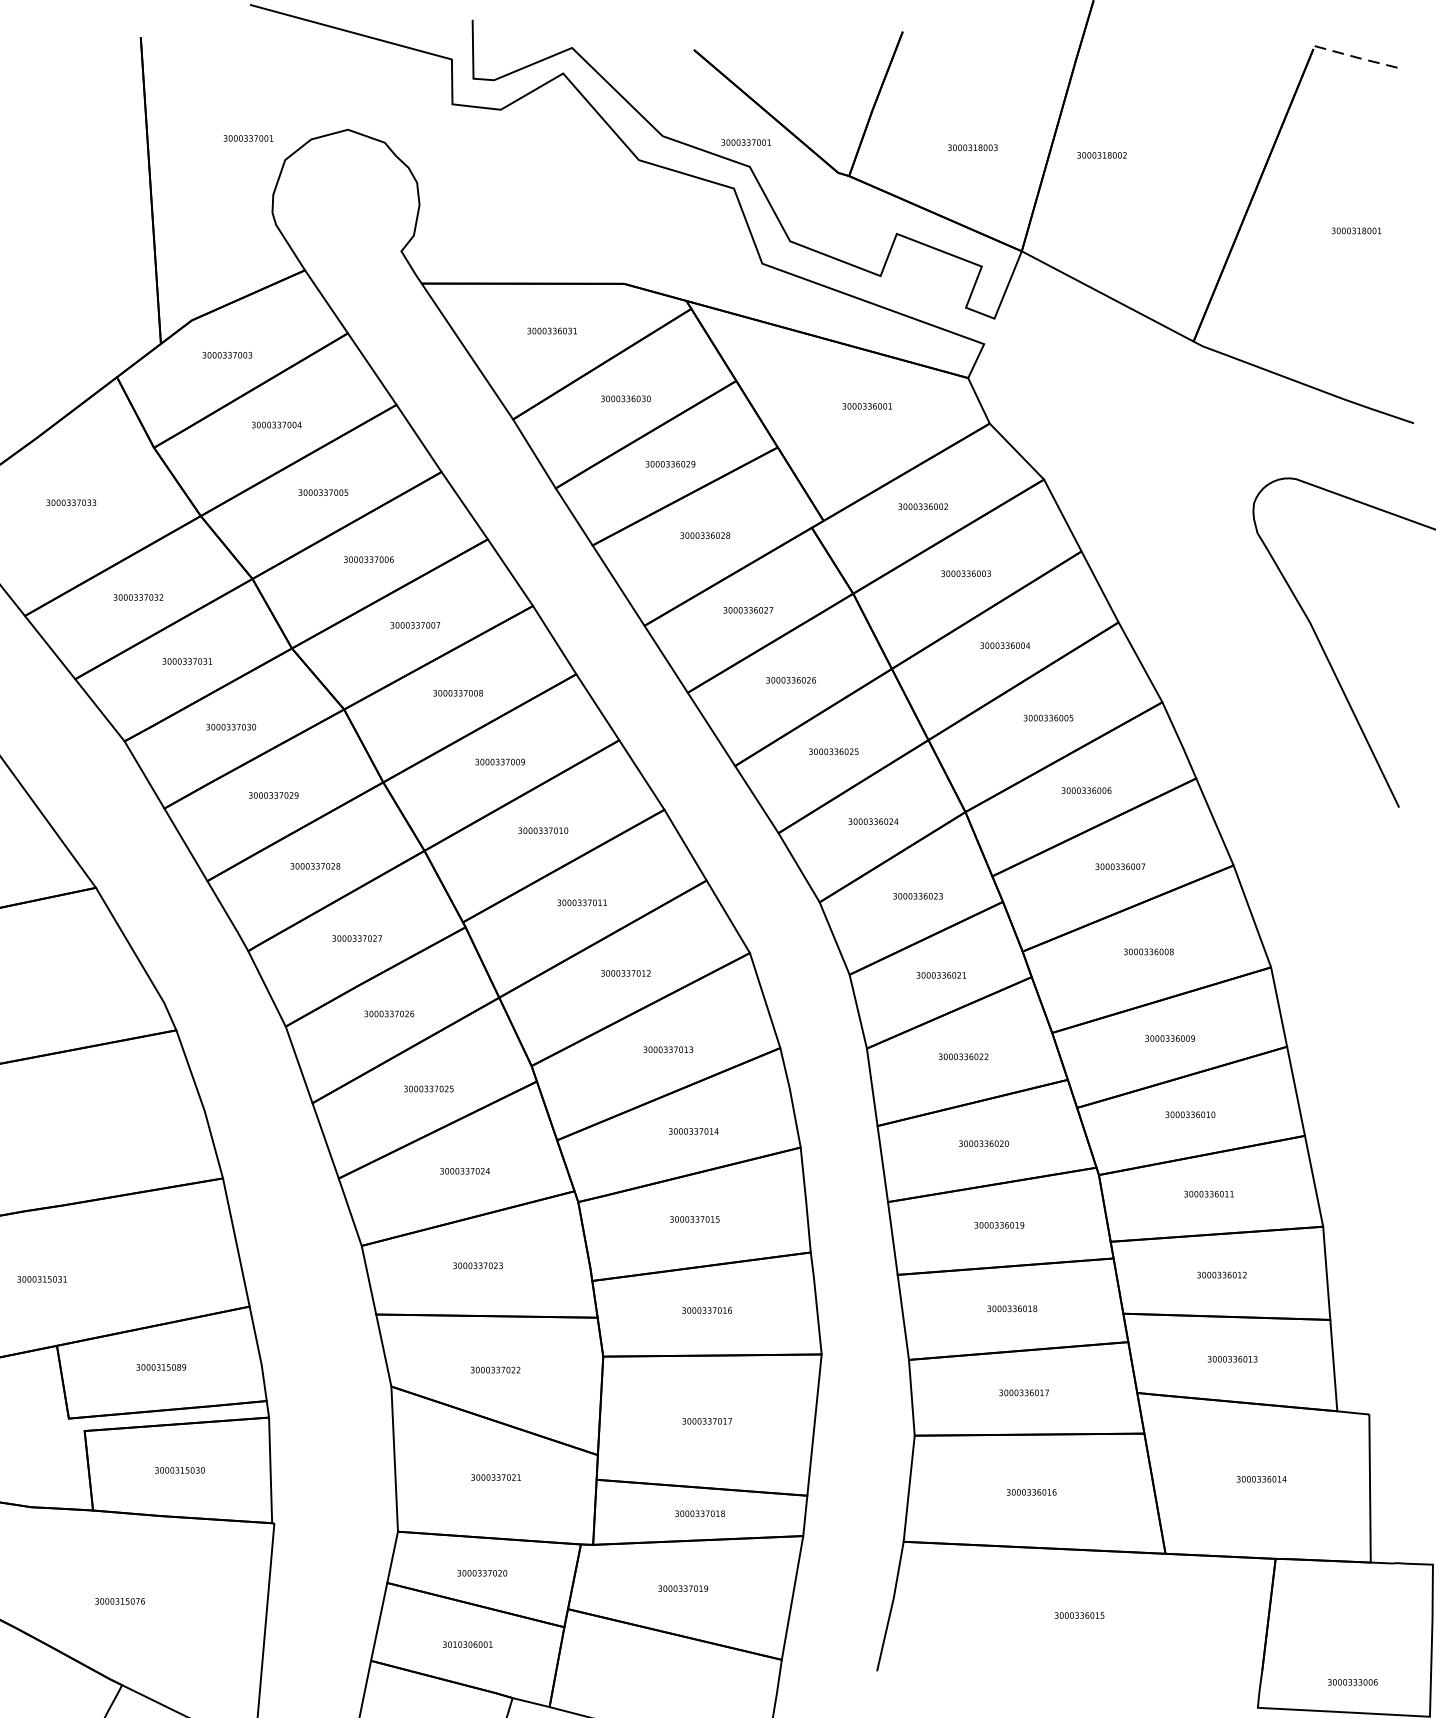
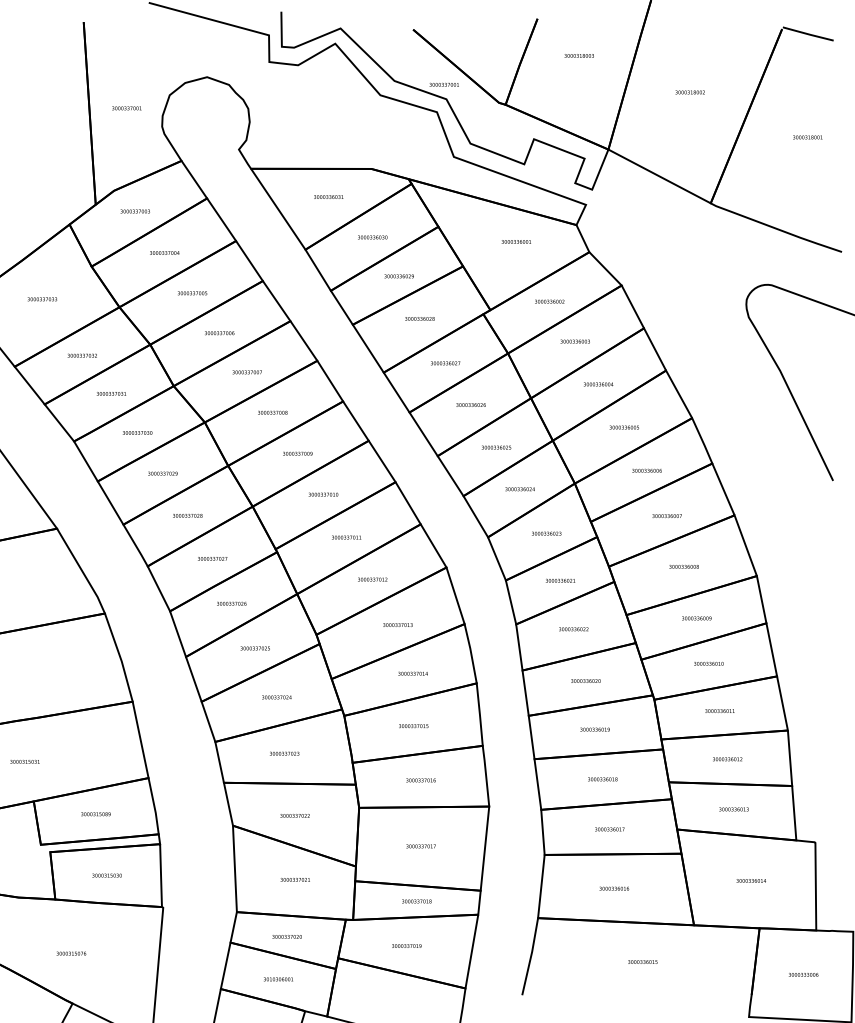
line: (1357, 58) -> (808, 34), dashed -> solid
text: (247, 138) -> (126, 108), moved
text: (971, 147) -> (578, 55), moved
text: (1100, 155) -> (689, 92), moved
text: (1352, 1681) -> (803, 974), moved

